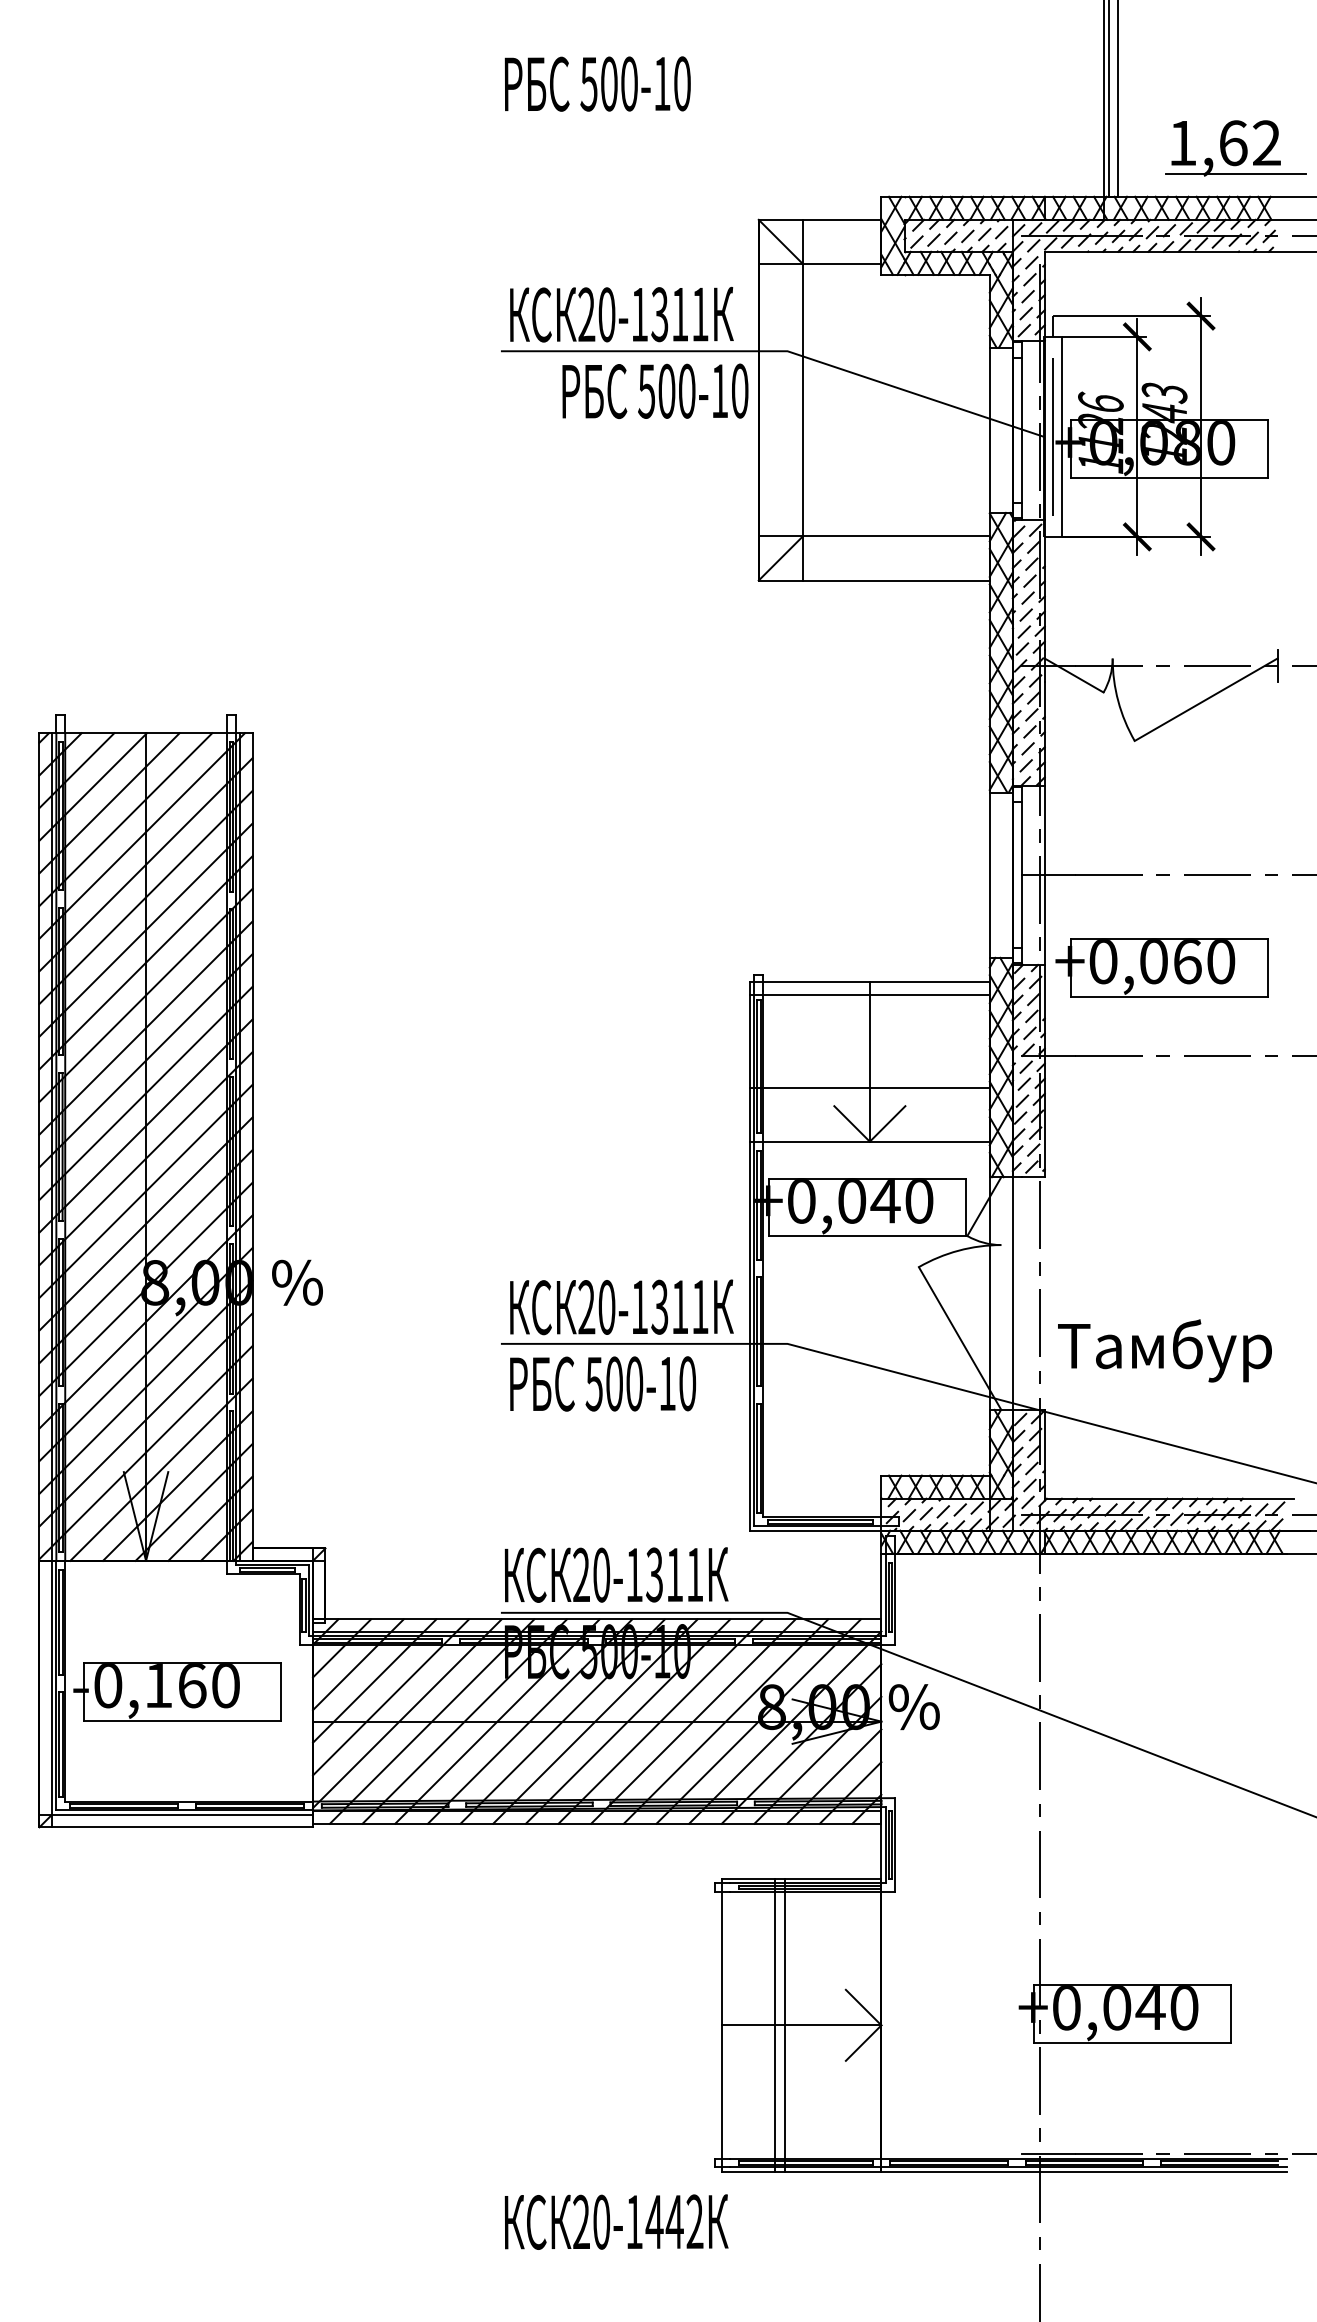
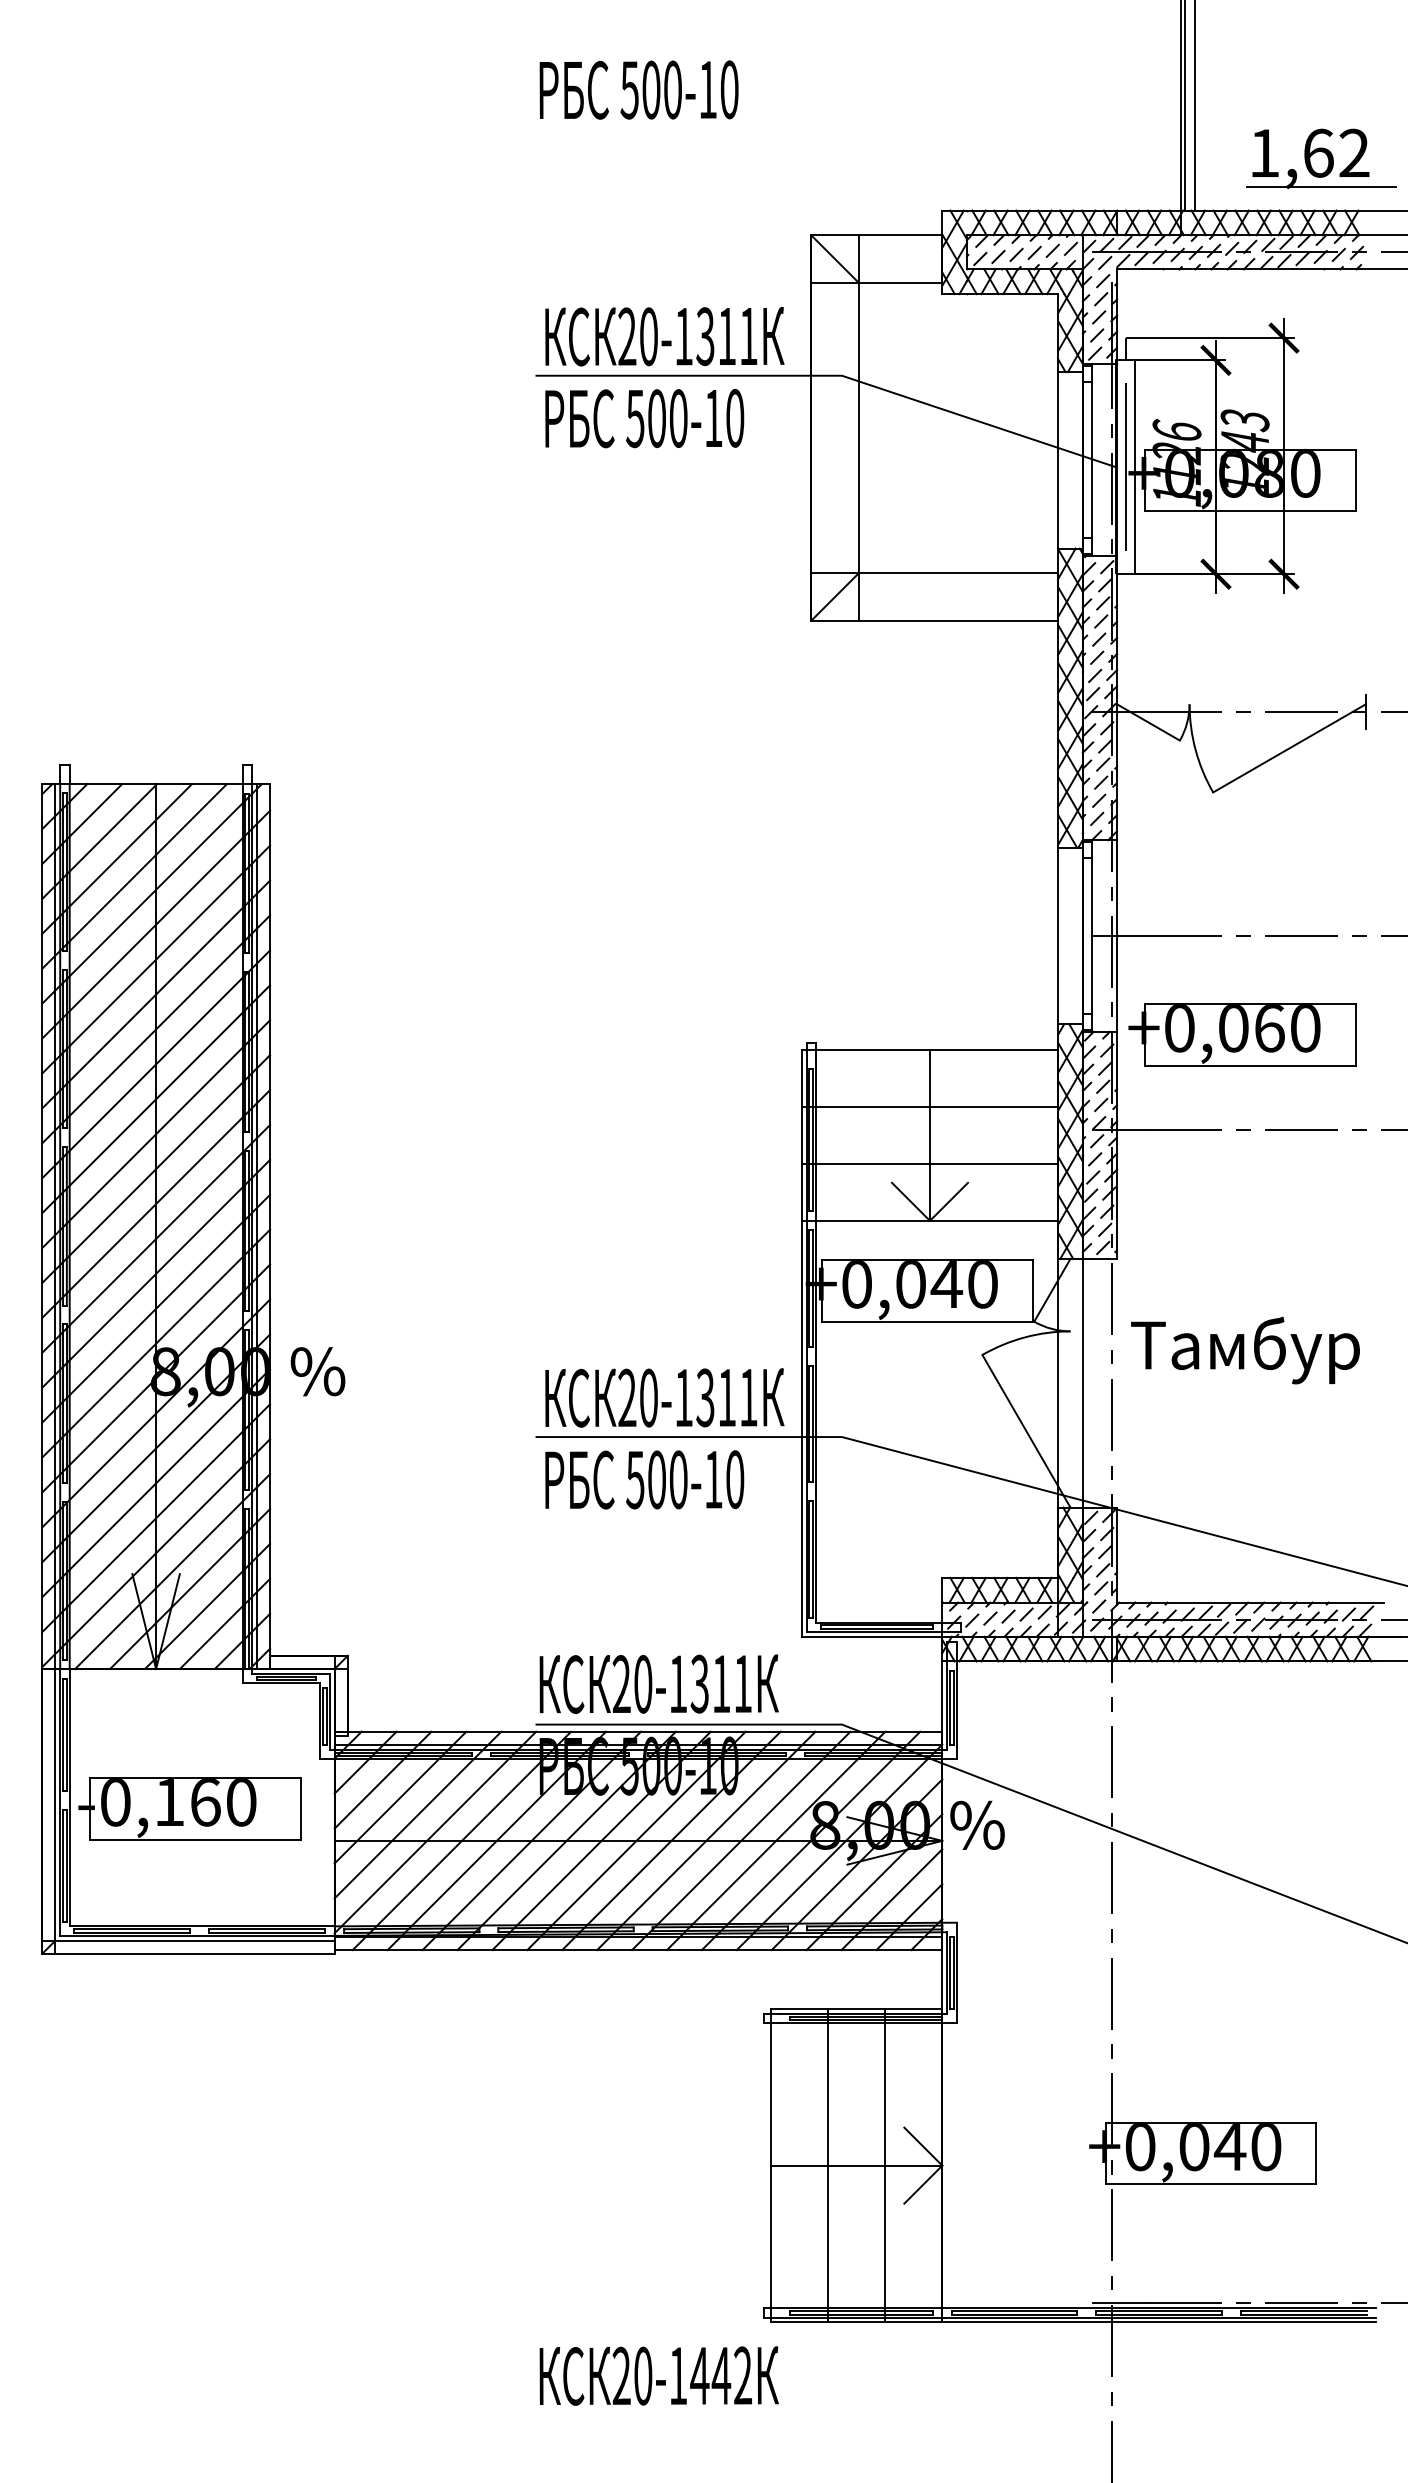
text: (655, 391) -> (644, 418), moved
line: (869, 994) -> (929, 1106), moved
text: (1164, 1350) -> (1245, 1350), moved
line: (785, 2025) -> (885, 2165), moved

